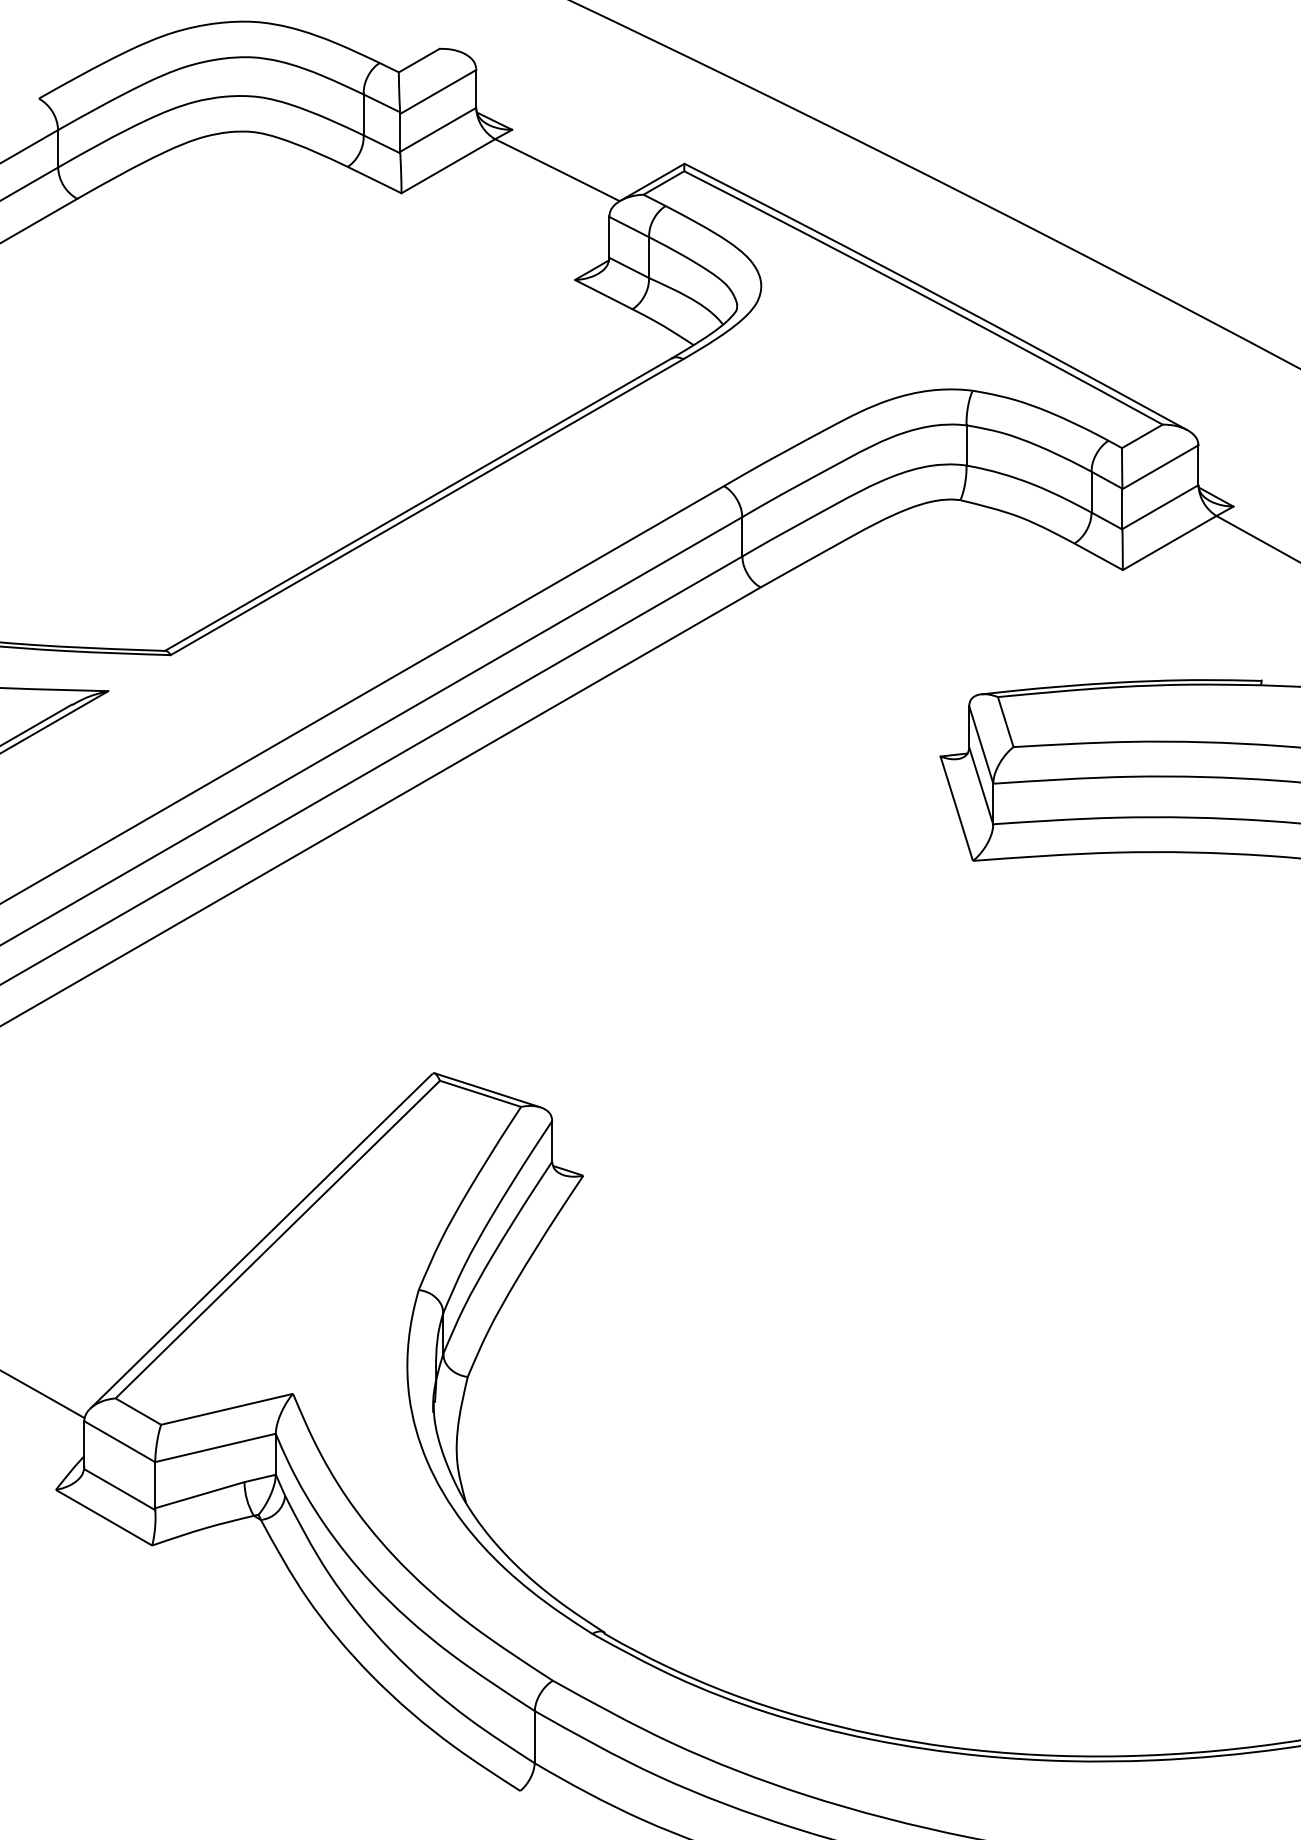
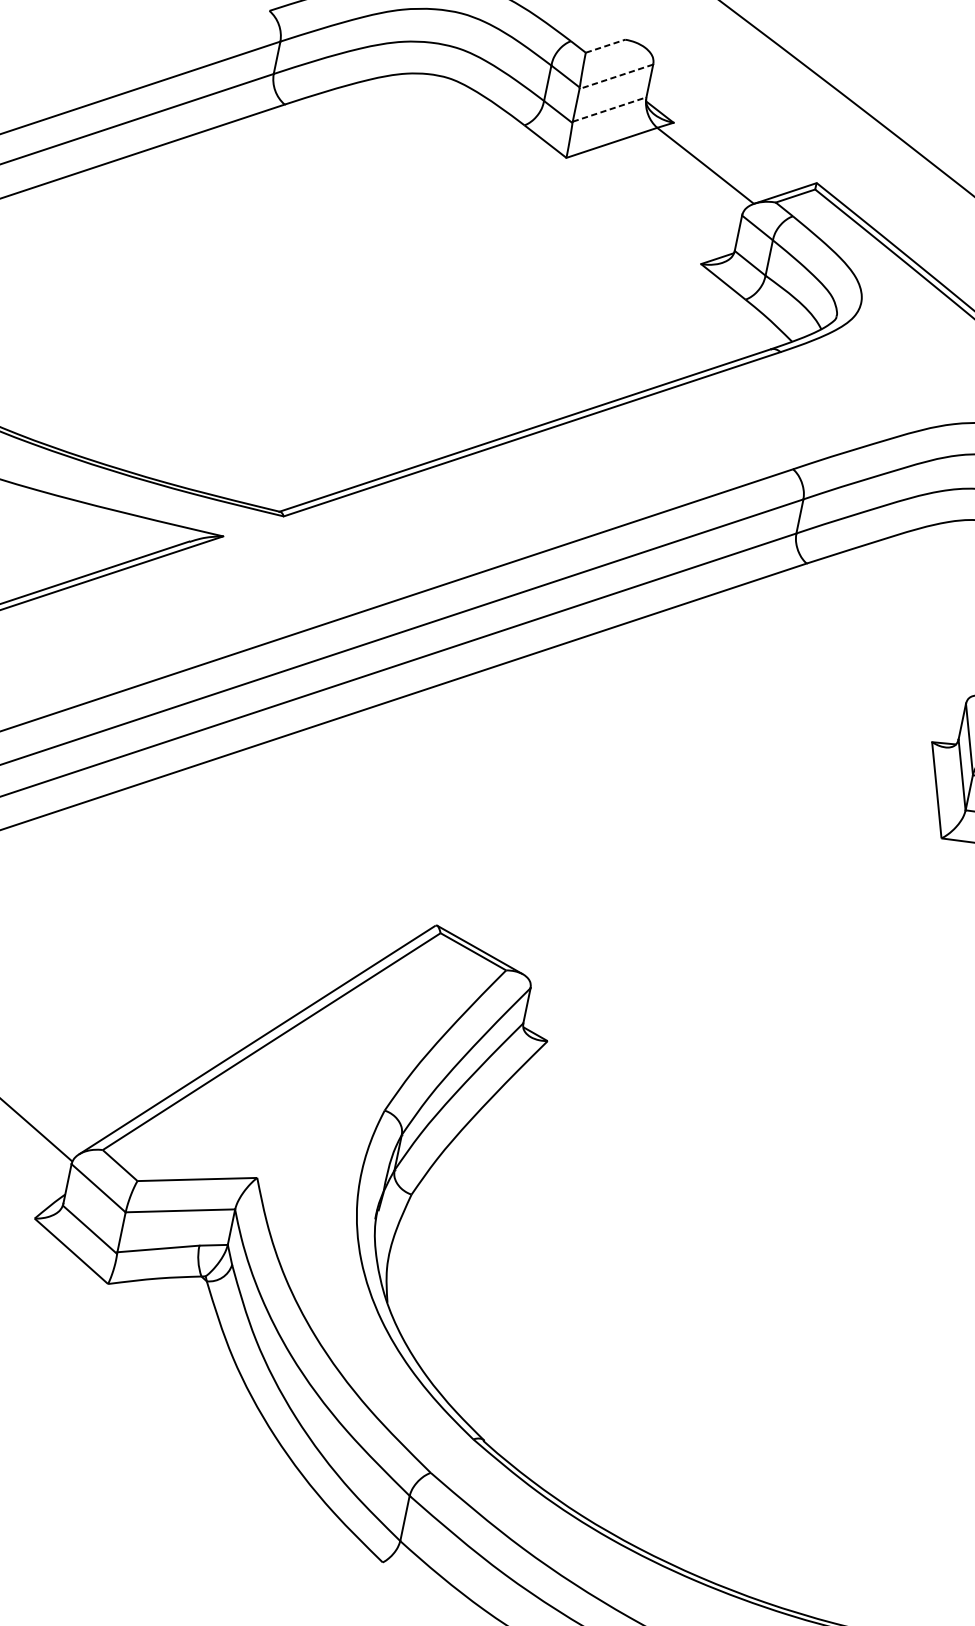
line: (419, 60) -> (605, 46), solid -> dashed
line: (438, 91) -> (616, 76), solid -> dashed
line: (438, 129) -> (609, 109), solid -> dashed

